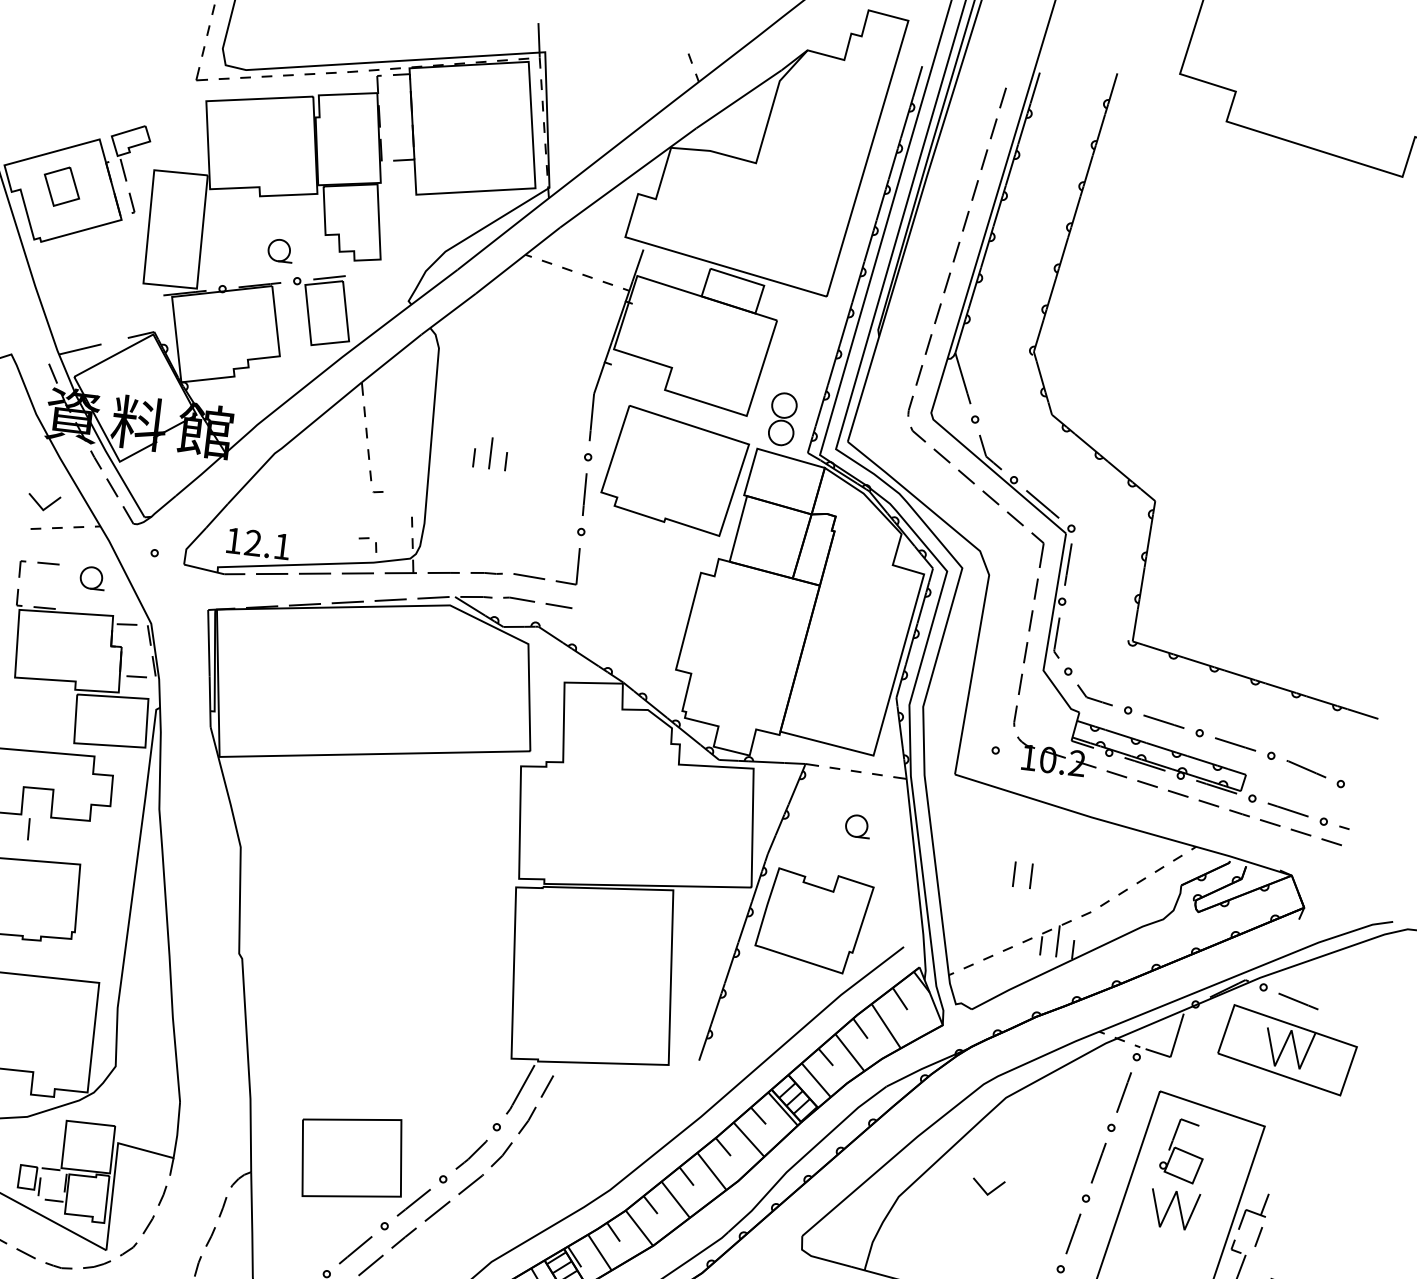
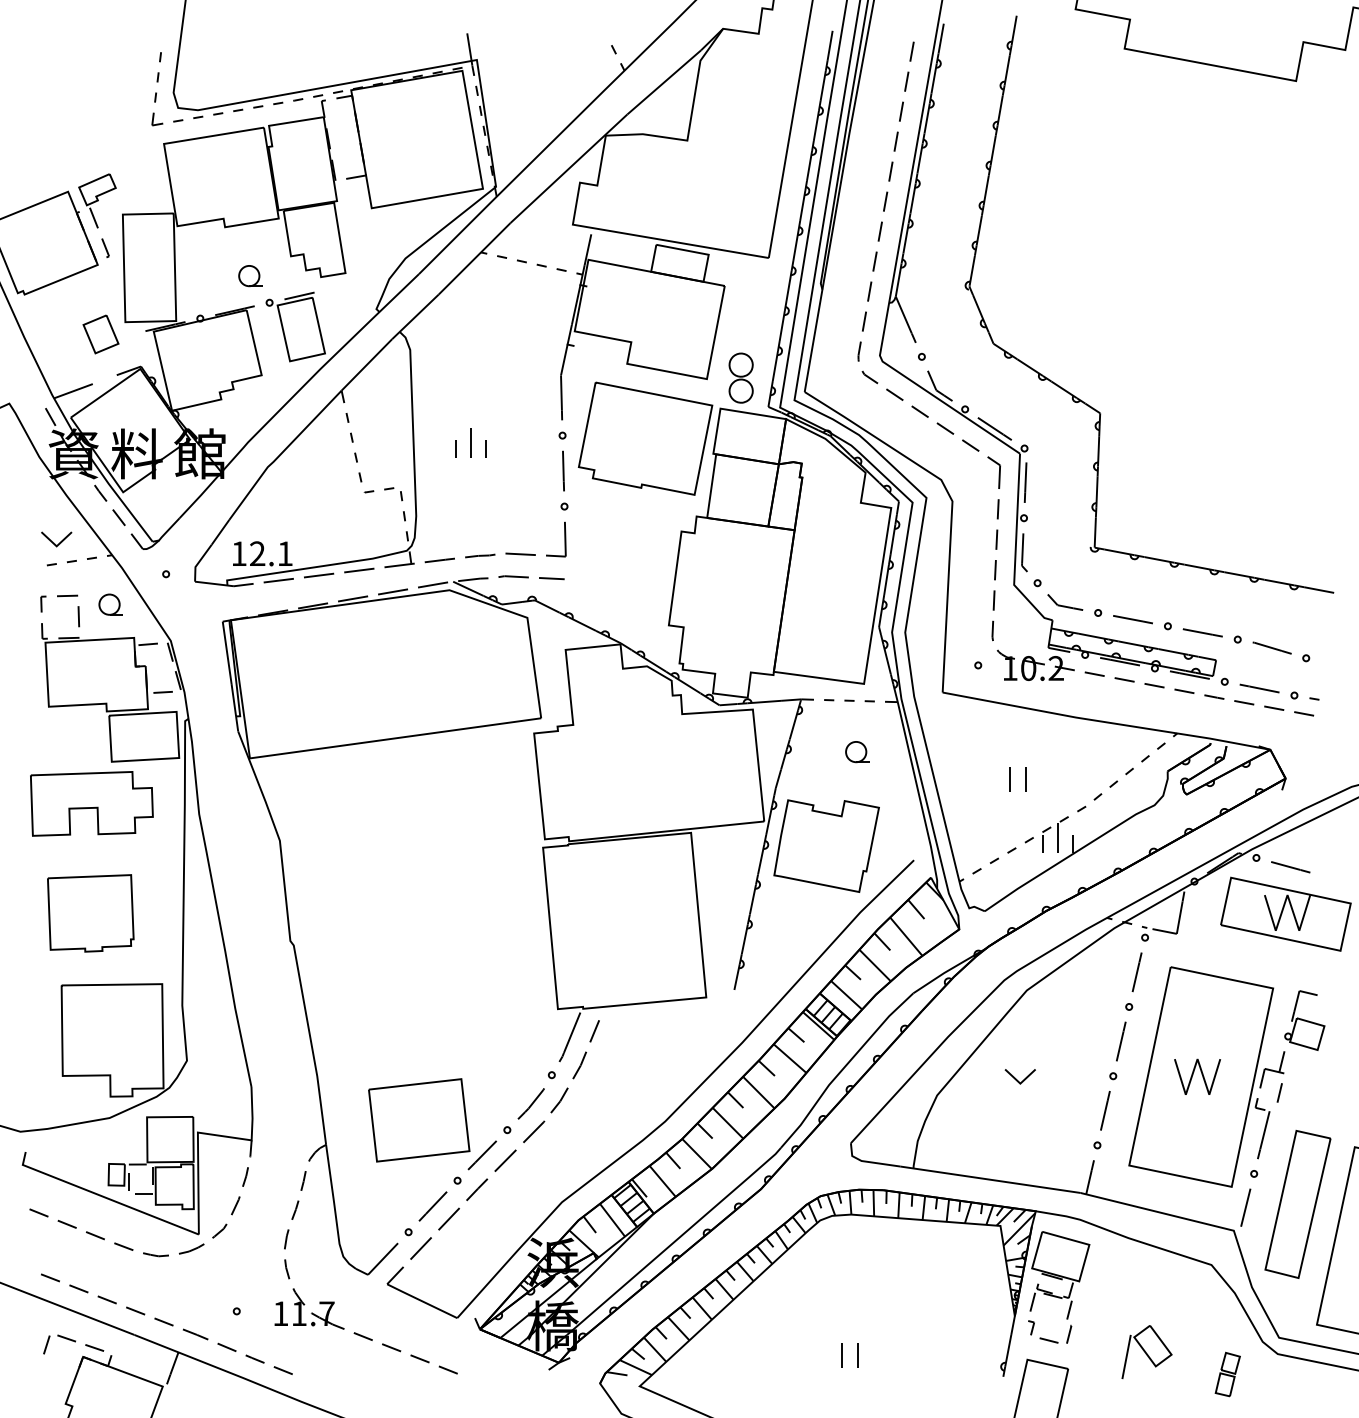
part: (61, 186) -> (100, 334), moved
part: (367, 544) -> (393, 494), moved
line: (28, 829) -> (78, 616), moved
part: (1182, 1150) -> (1304, 1020), moved

